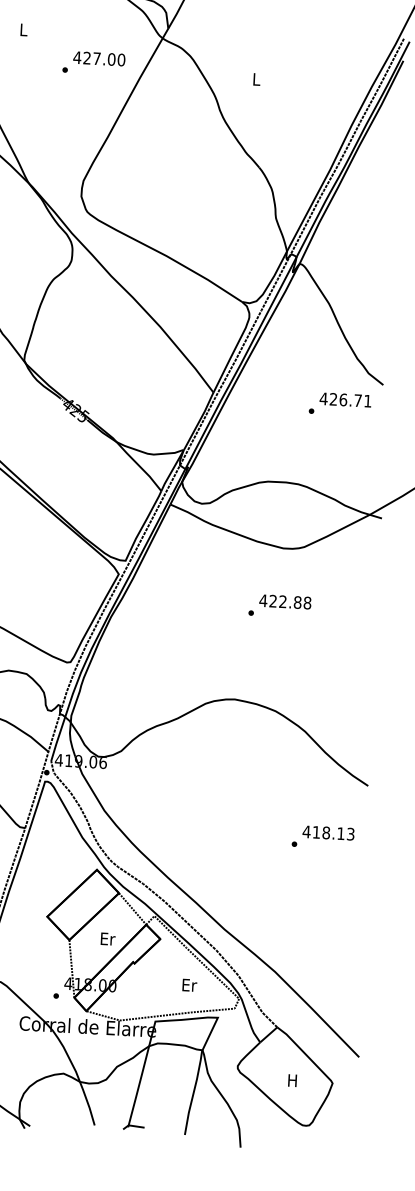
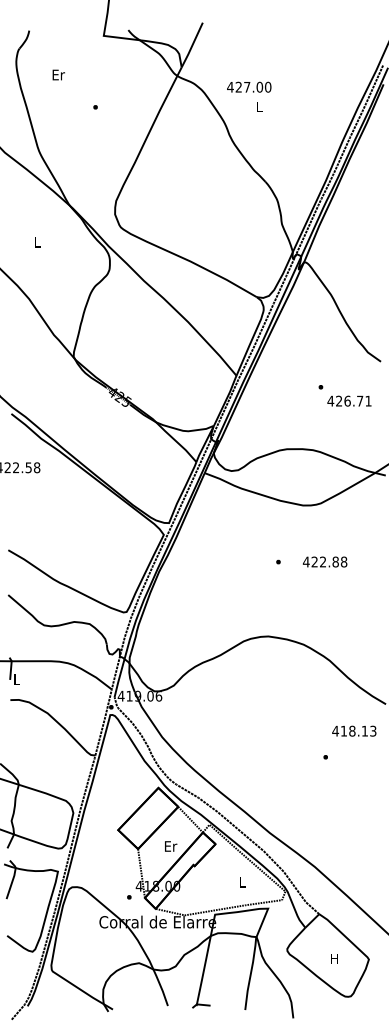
text: (23, 29) -> (58, 74), L -> Er
text: (99, 57) -> (249, 86), moved
text: (345, 399) -> (349, 400), moved
text: (285, 601) -> (325, 561), moved
text: (328, 832) -> (354, 730), moved
text: (189, 985) -> (242, 882), Er -> L

